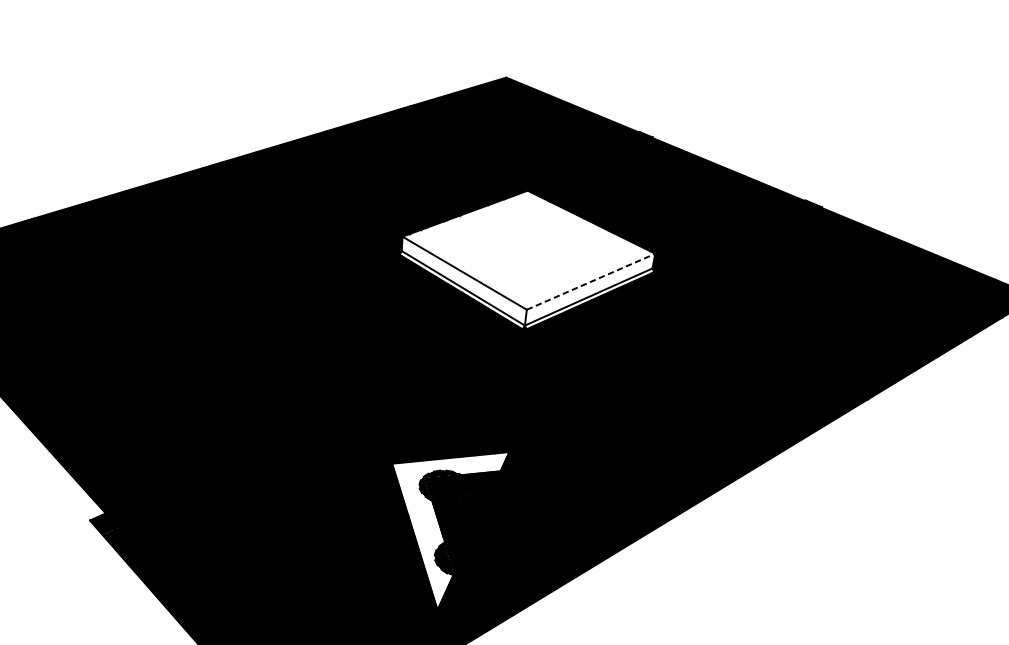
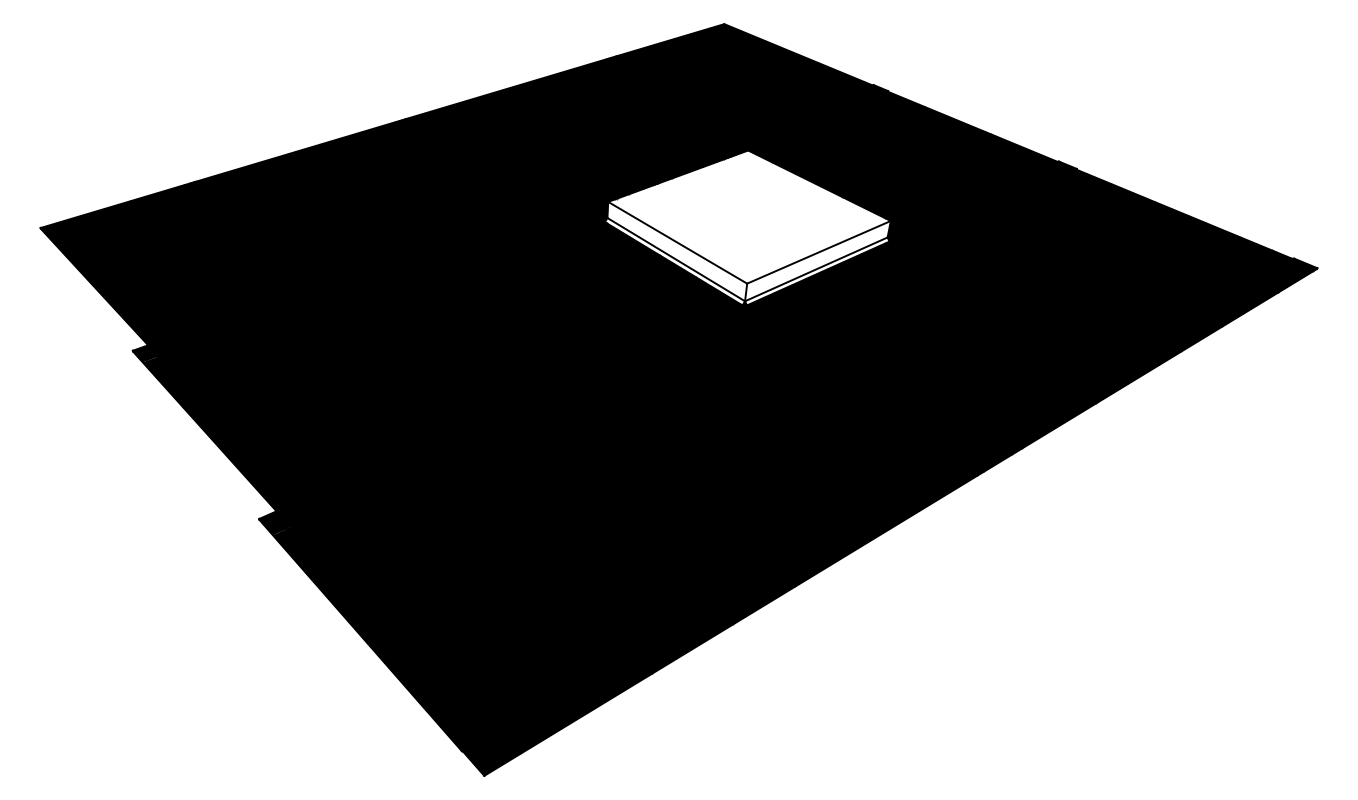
line: (591, 281) -> (819, 252), dashed -> solid
fill: (450, 530) -> (661, 530), added

